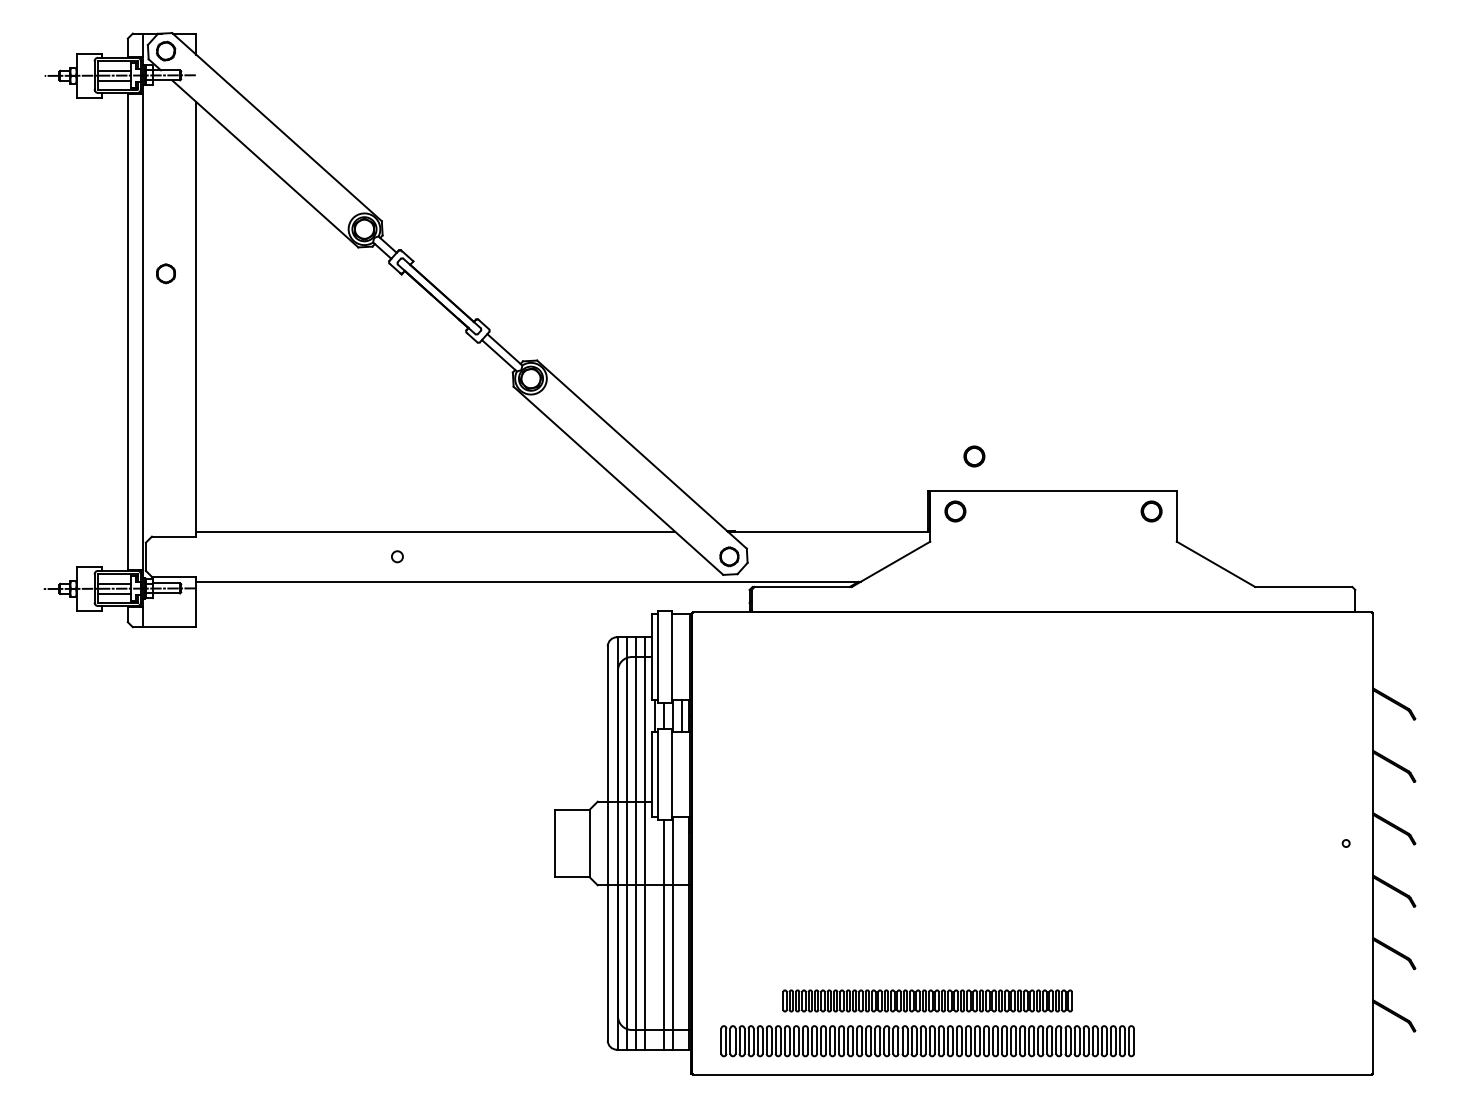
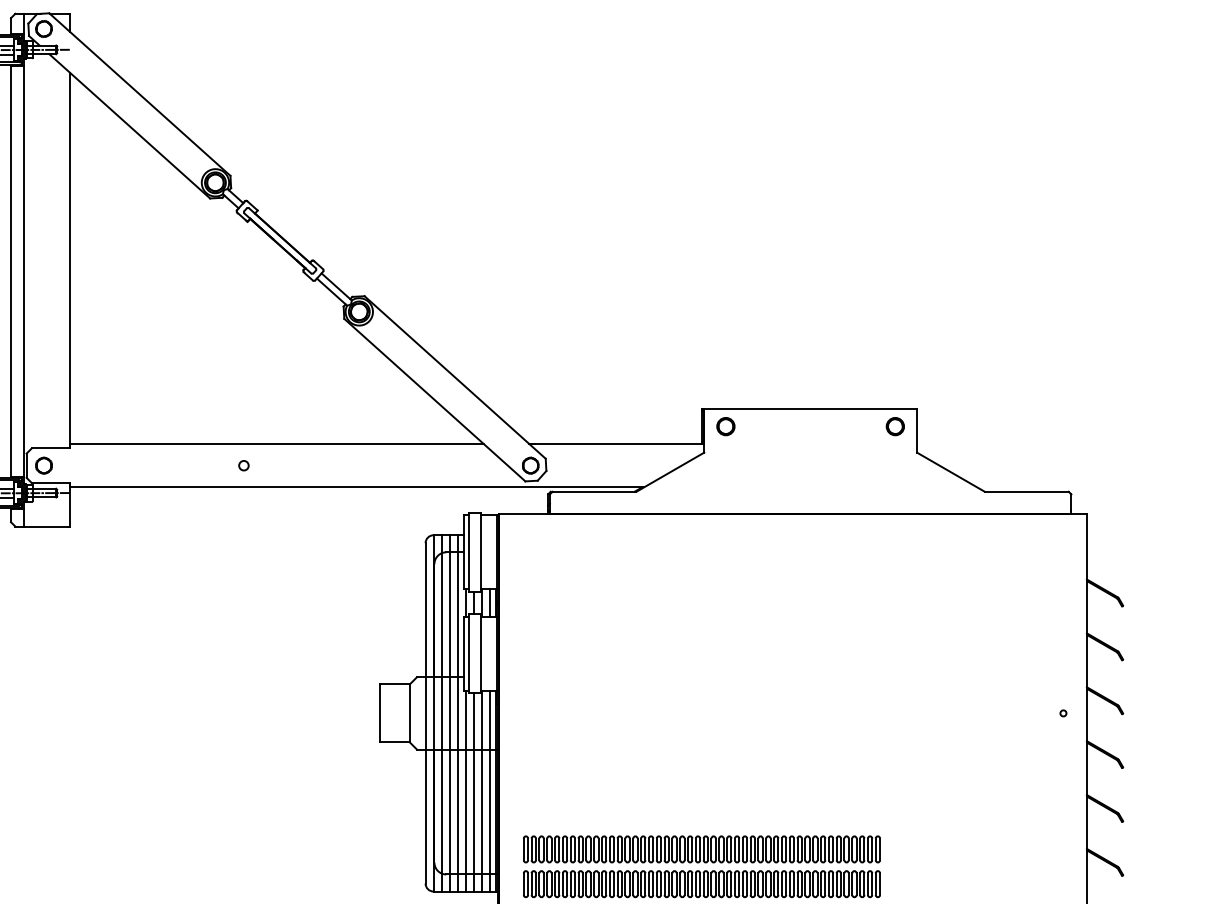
part: (165, 273) -> (43, 465), moved
circle: (974, 456) -> (742, 379), removed
line: (654, 933) -> (465, 791), added
line: (682, 933) -> (490, 791), added
part: (927, 1000) -> (701, 849), size x1.43

